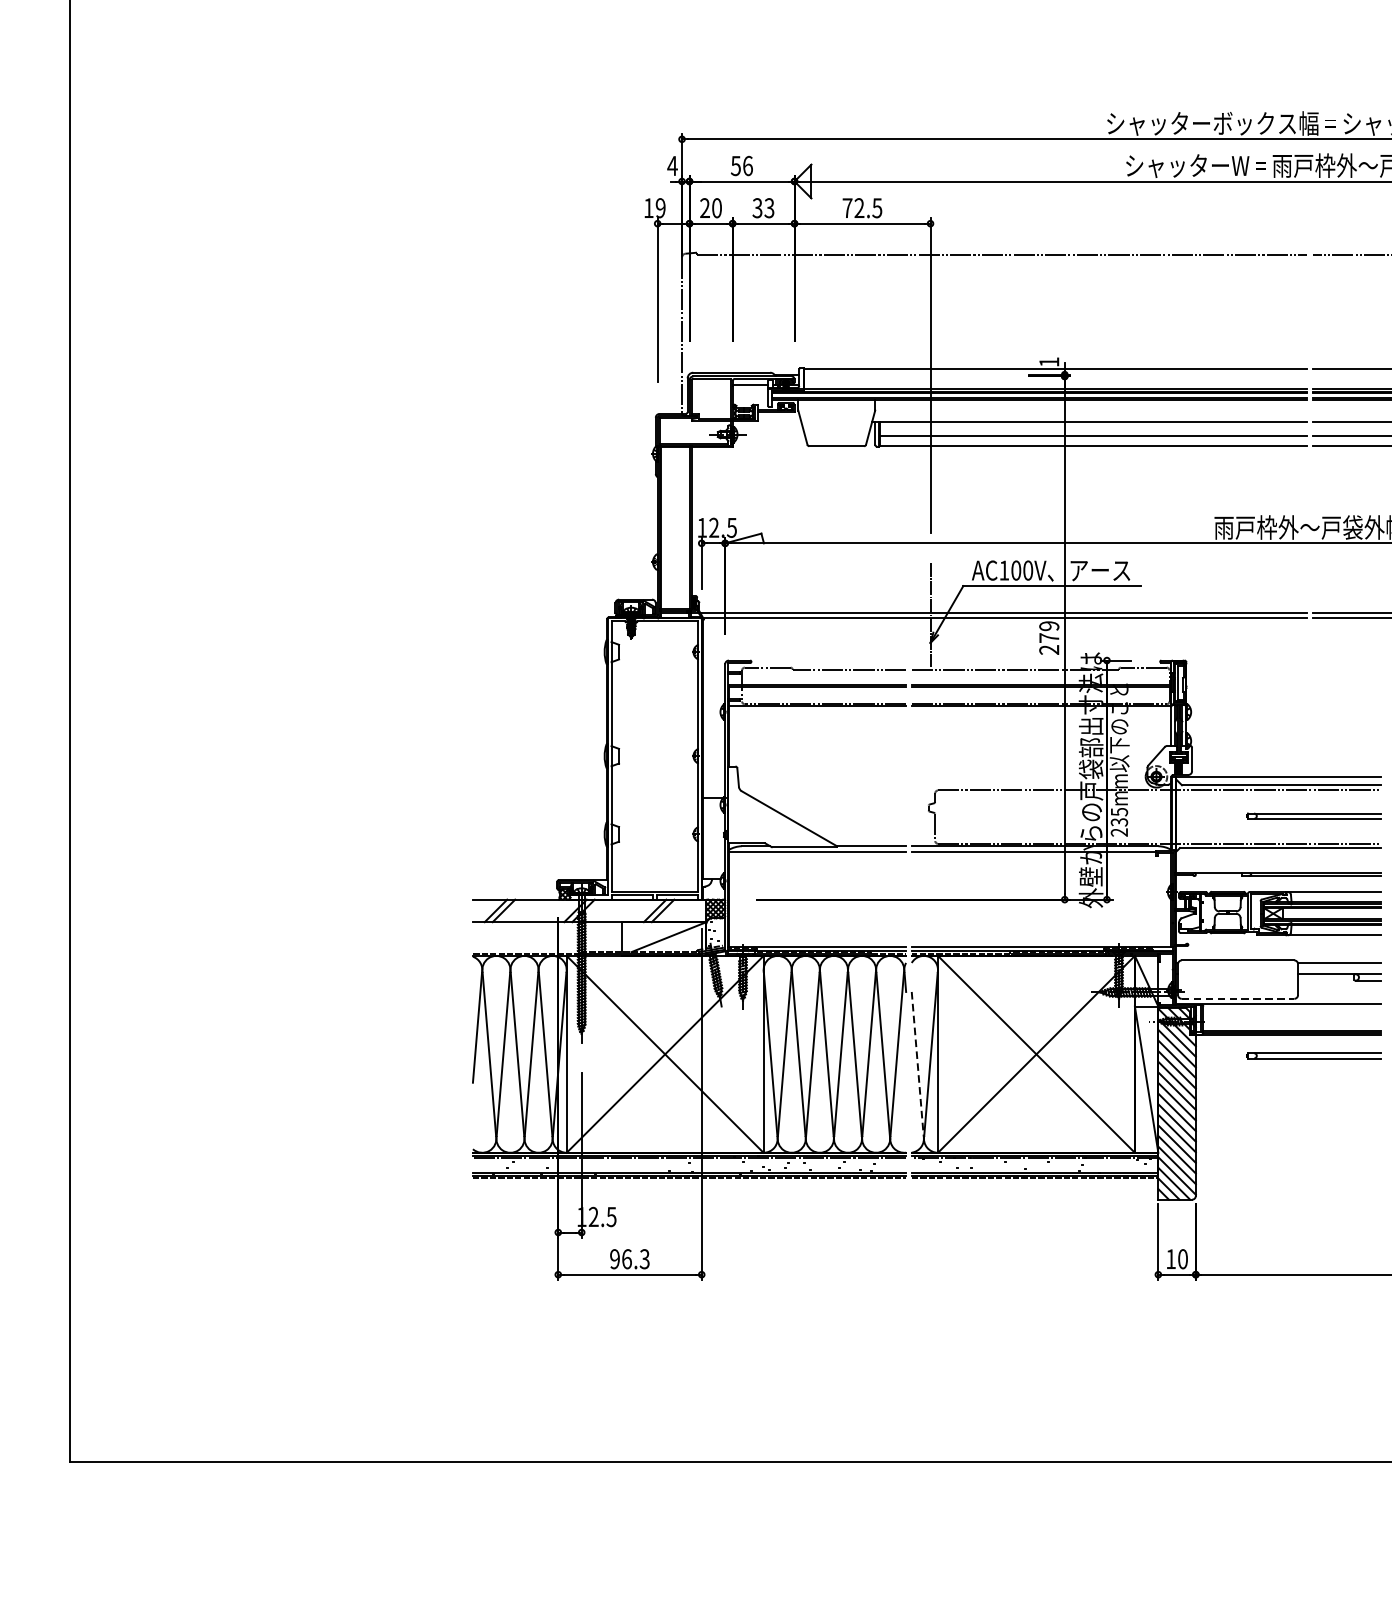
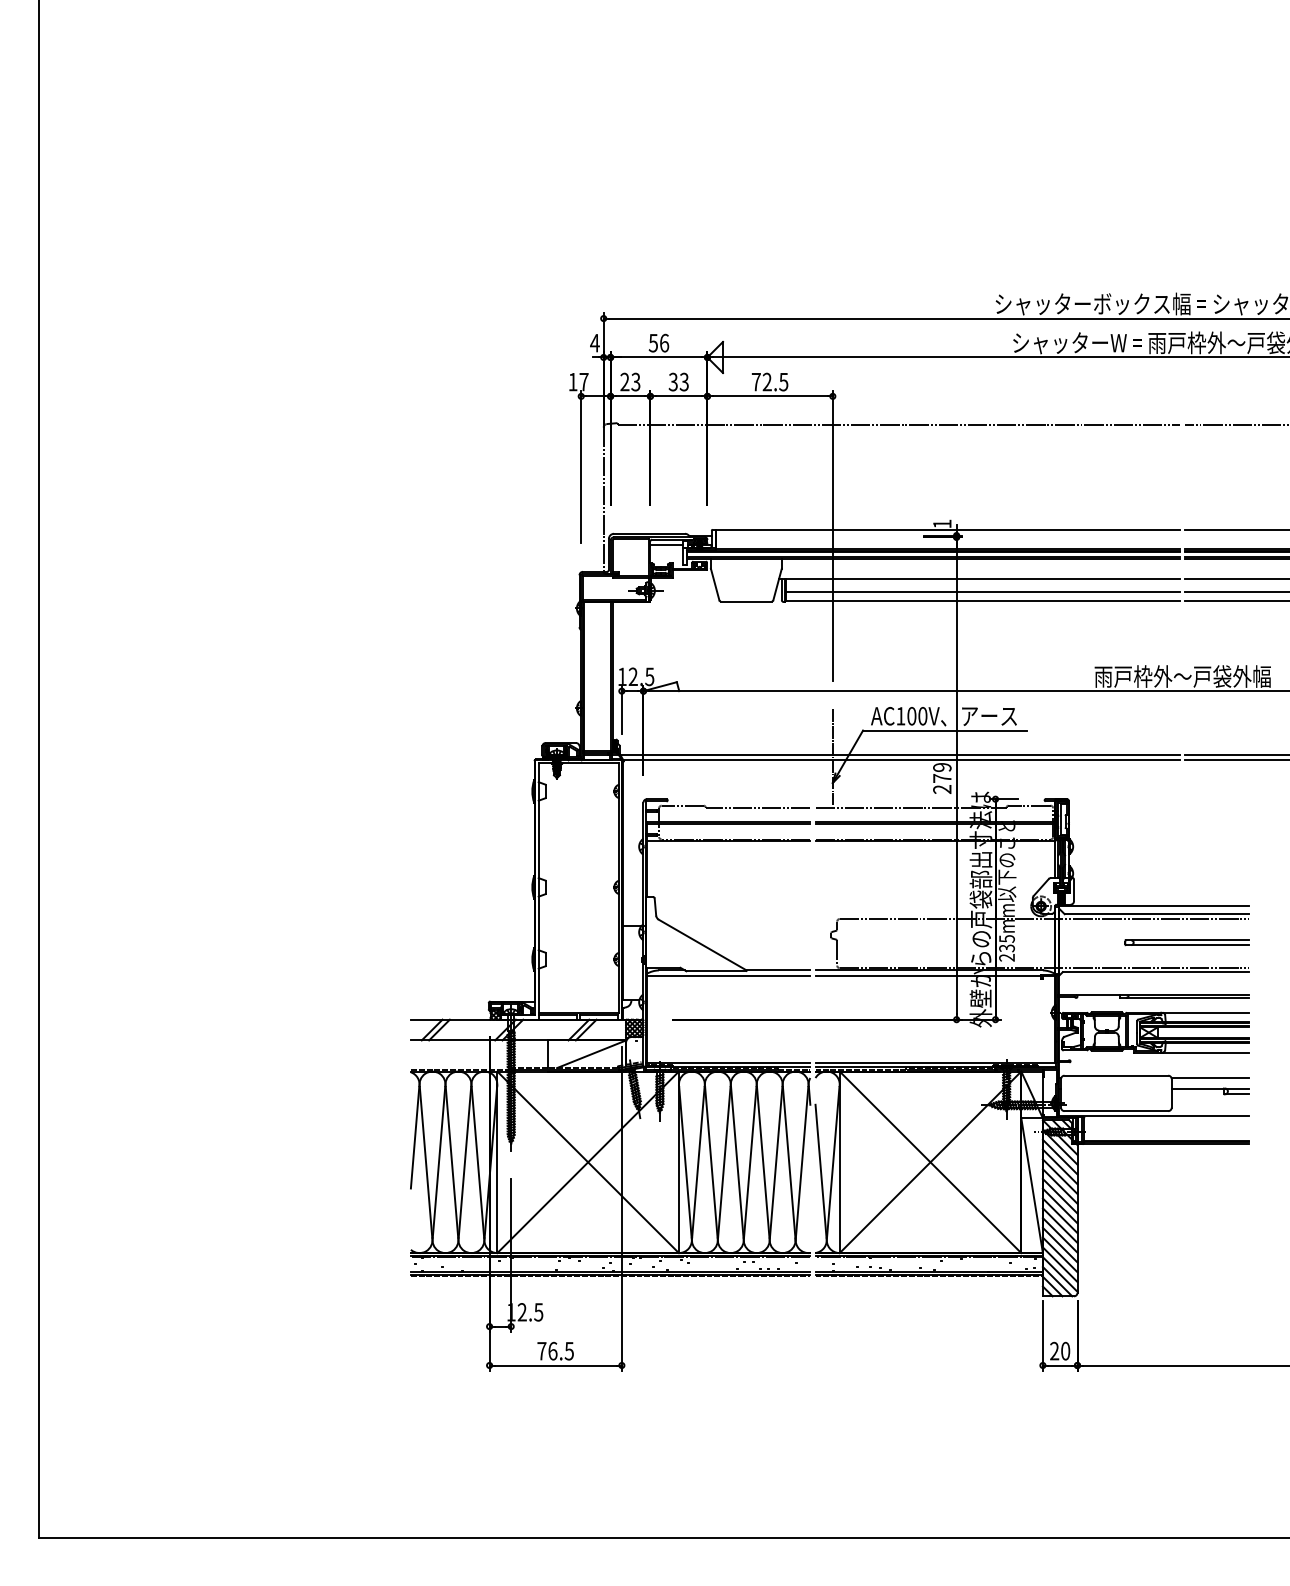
text: (660, 207) -> (583, 381), 19 -> 17
text: (716, 207) -> (635, 381), 20 -> 23
line: (1238, 999) -> (1116, 1111), dashed -> solid
part: (1314, 1055) -> (1186, 1163), removed
line: (918, 1064) -> (821, 1171), dashed -> solid
text: (629, 1258) -> (555, 1350), 96.3 -> 76.5
text: (1170, 1258) -> (1054, 1350), 10 -> 20

